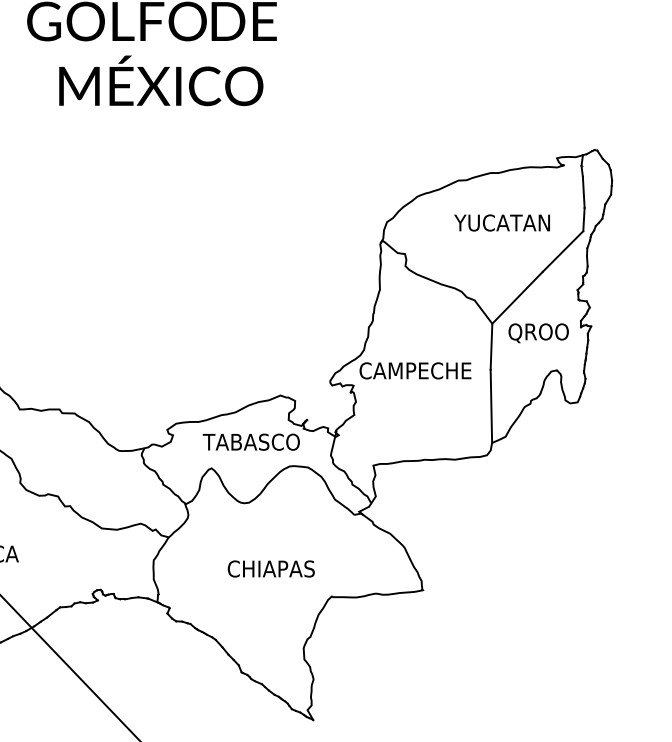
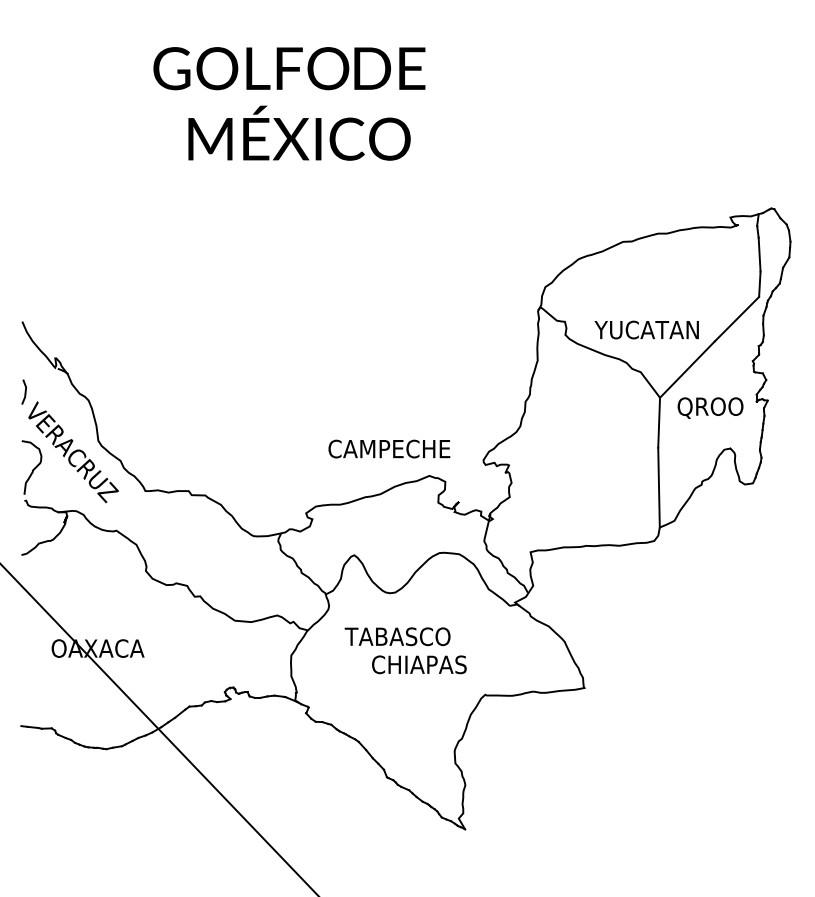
text: (501, 222) -> (646, 329), moved
text: (415, 370) -> (389, 448), moved
text: (251, 441) -> (397, 636), moved

